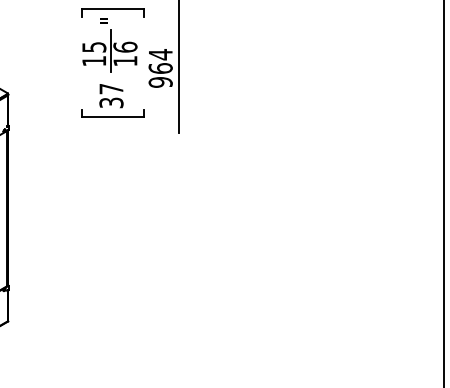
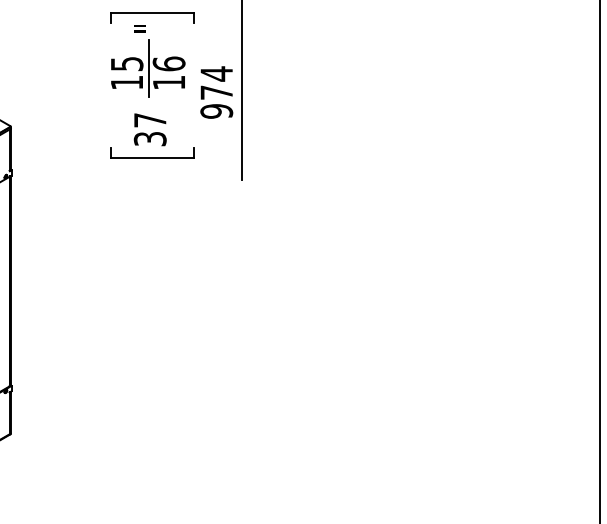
text: (160, 68) -> (216, 92), 964 -> 974

